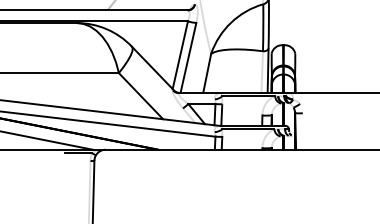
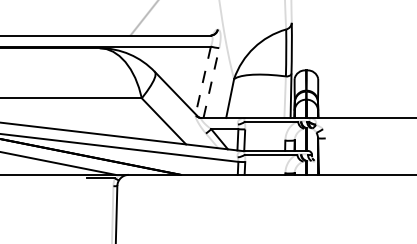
line: (180, 55) -> (203, 80), solid -> dashed
line: (188, 58) -> (211, 83), solid -> dashed

